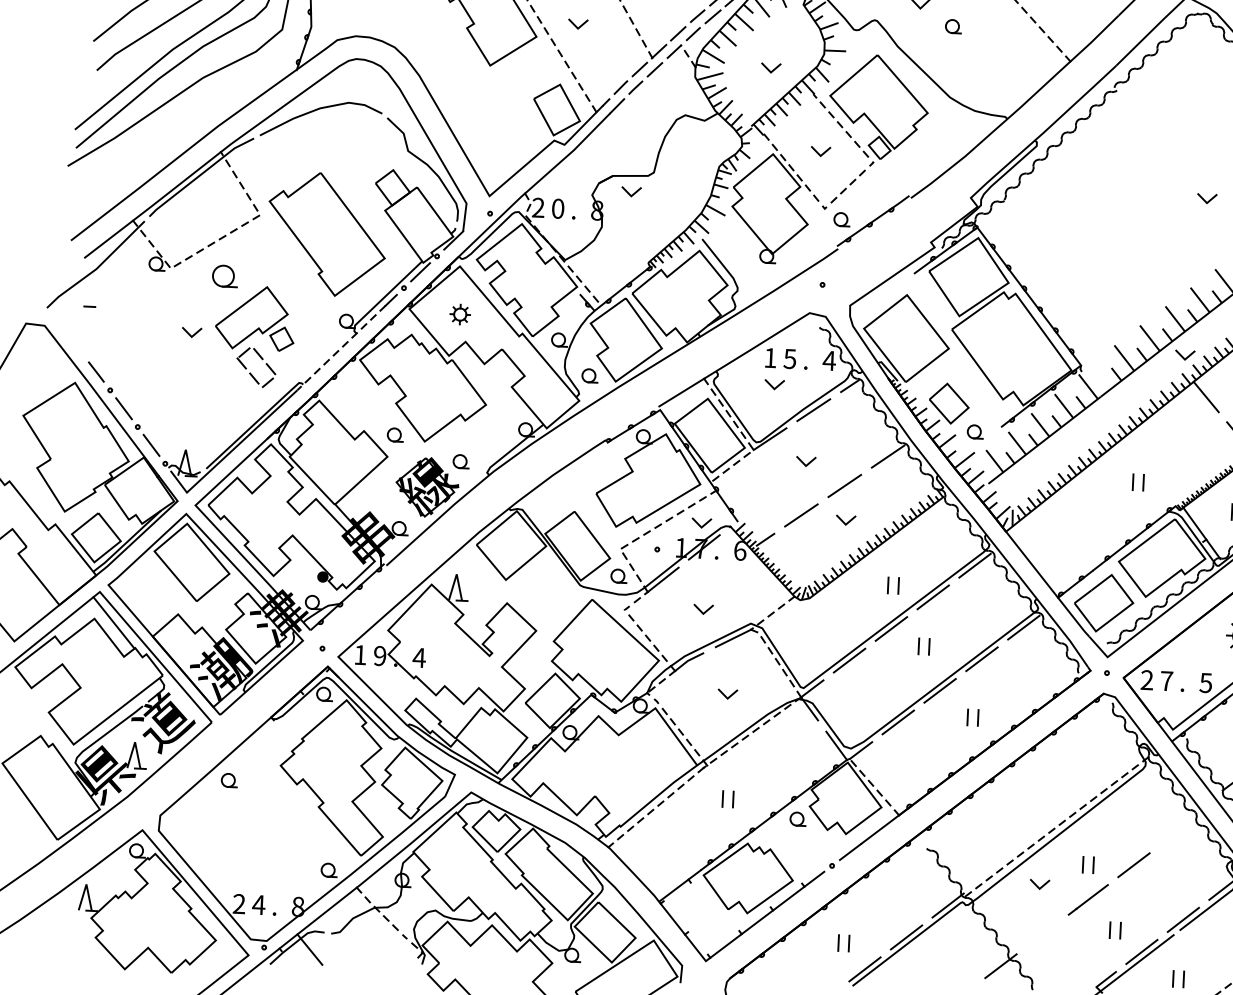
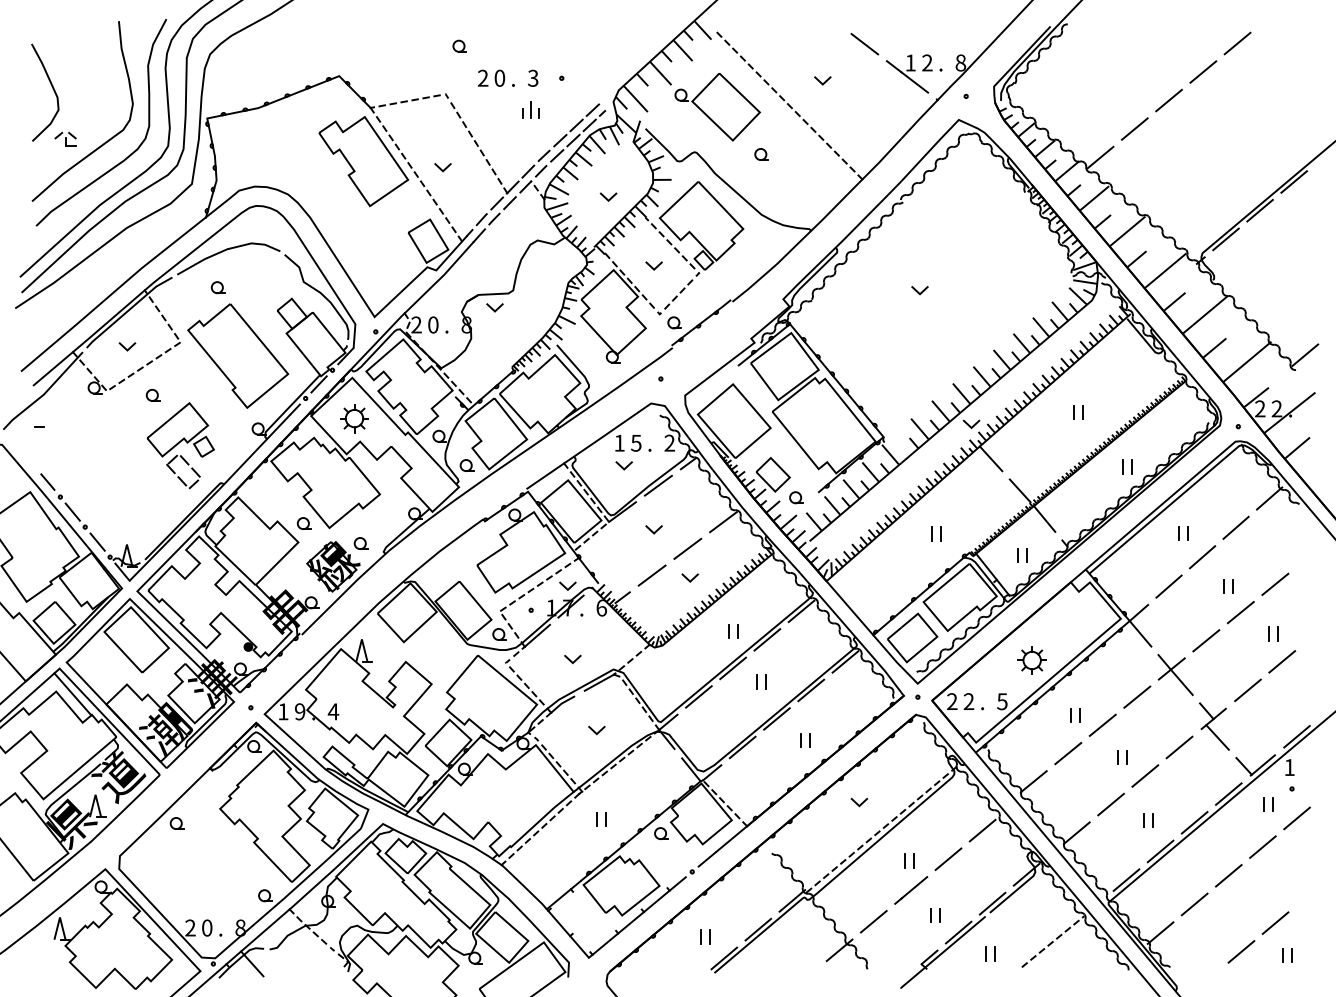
part: (306, 152) -> (217, 287), added
line: (1205, 199) -> (918, 291), moved
part: (224, 274) -> (152, 394), size x0.62
part: (460, 314) -> (354, 418), size x1.67
line: (189, 333) -> (125, 347), moved
line: (340, 348) -> (254, 452), dashed -> solid
text: (829, 359) -> (669, 442), 4 -> 2
text: (1166, 680) -> (968, 701), 7 -> 2
line: (1175, 833) -> (982, 830), added
line: (1038, 885) -> (858, 803), moved
text: (258, 904) -> (206, 927), 4 -> 0
line: (1042, 934) -> (873, 921), added

